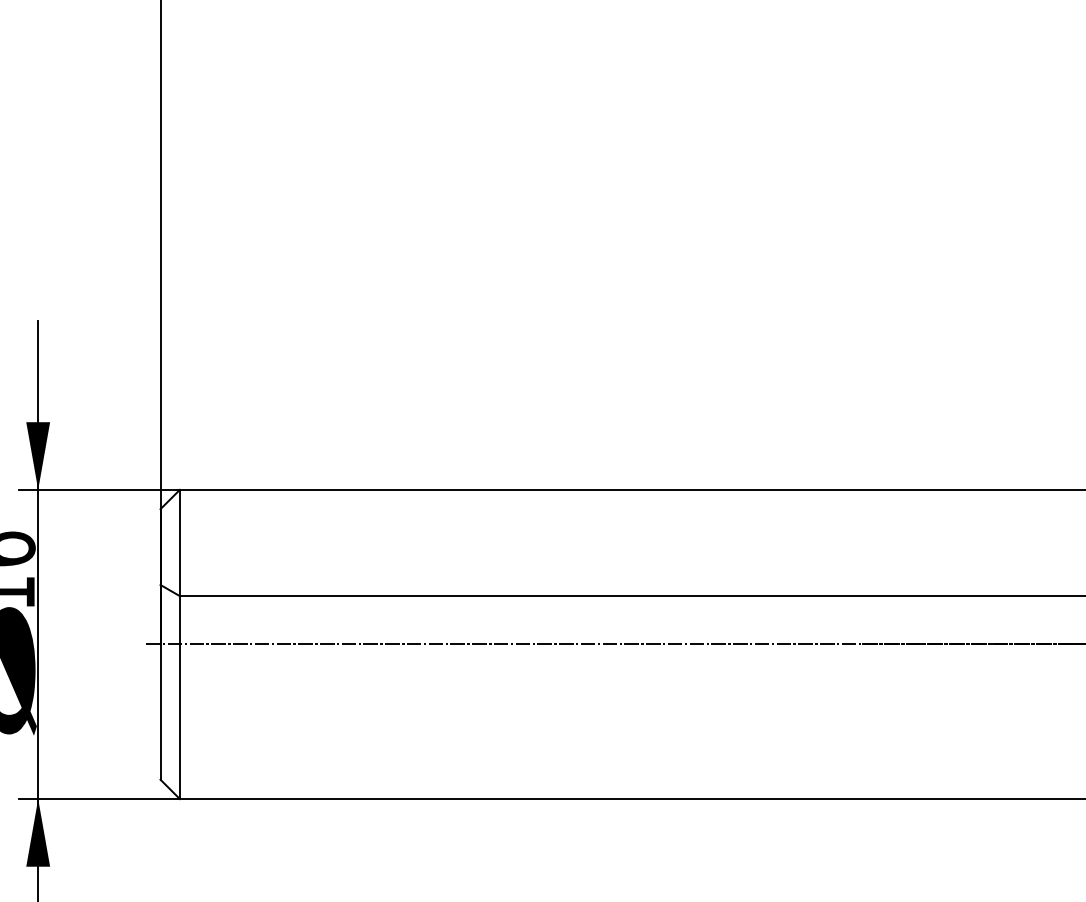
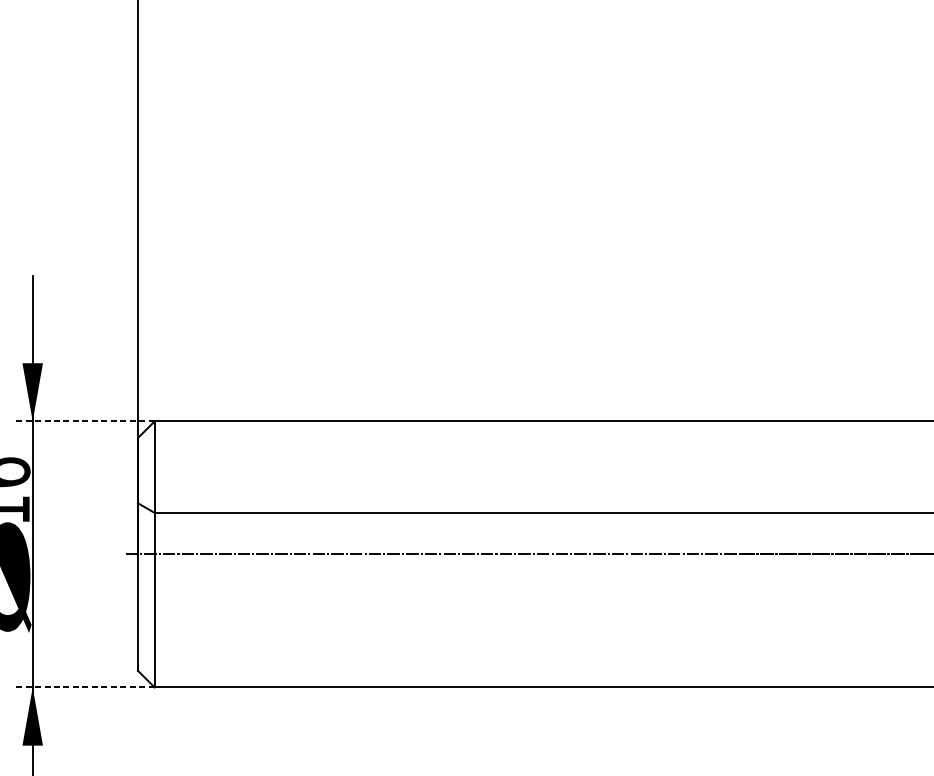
line: (99, 489) -> (85, 421), solid -> dashed
line: (99, 799) -> (85, 687), solid -> dashed

